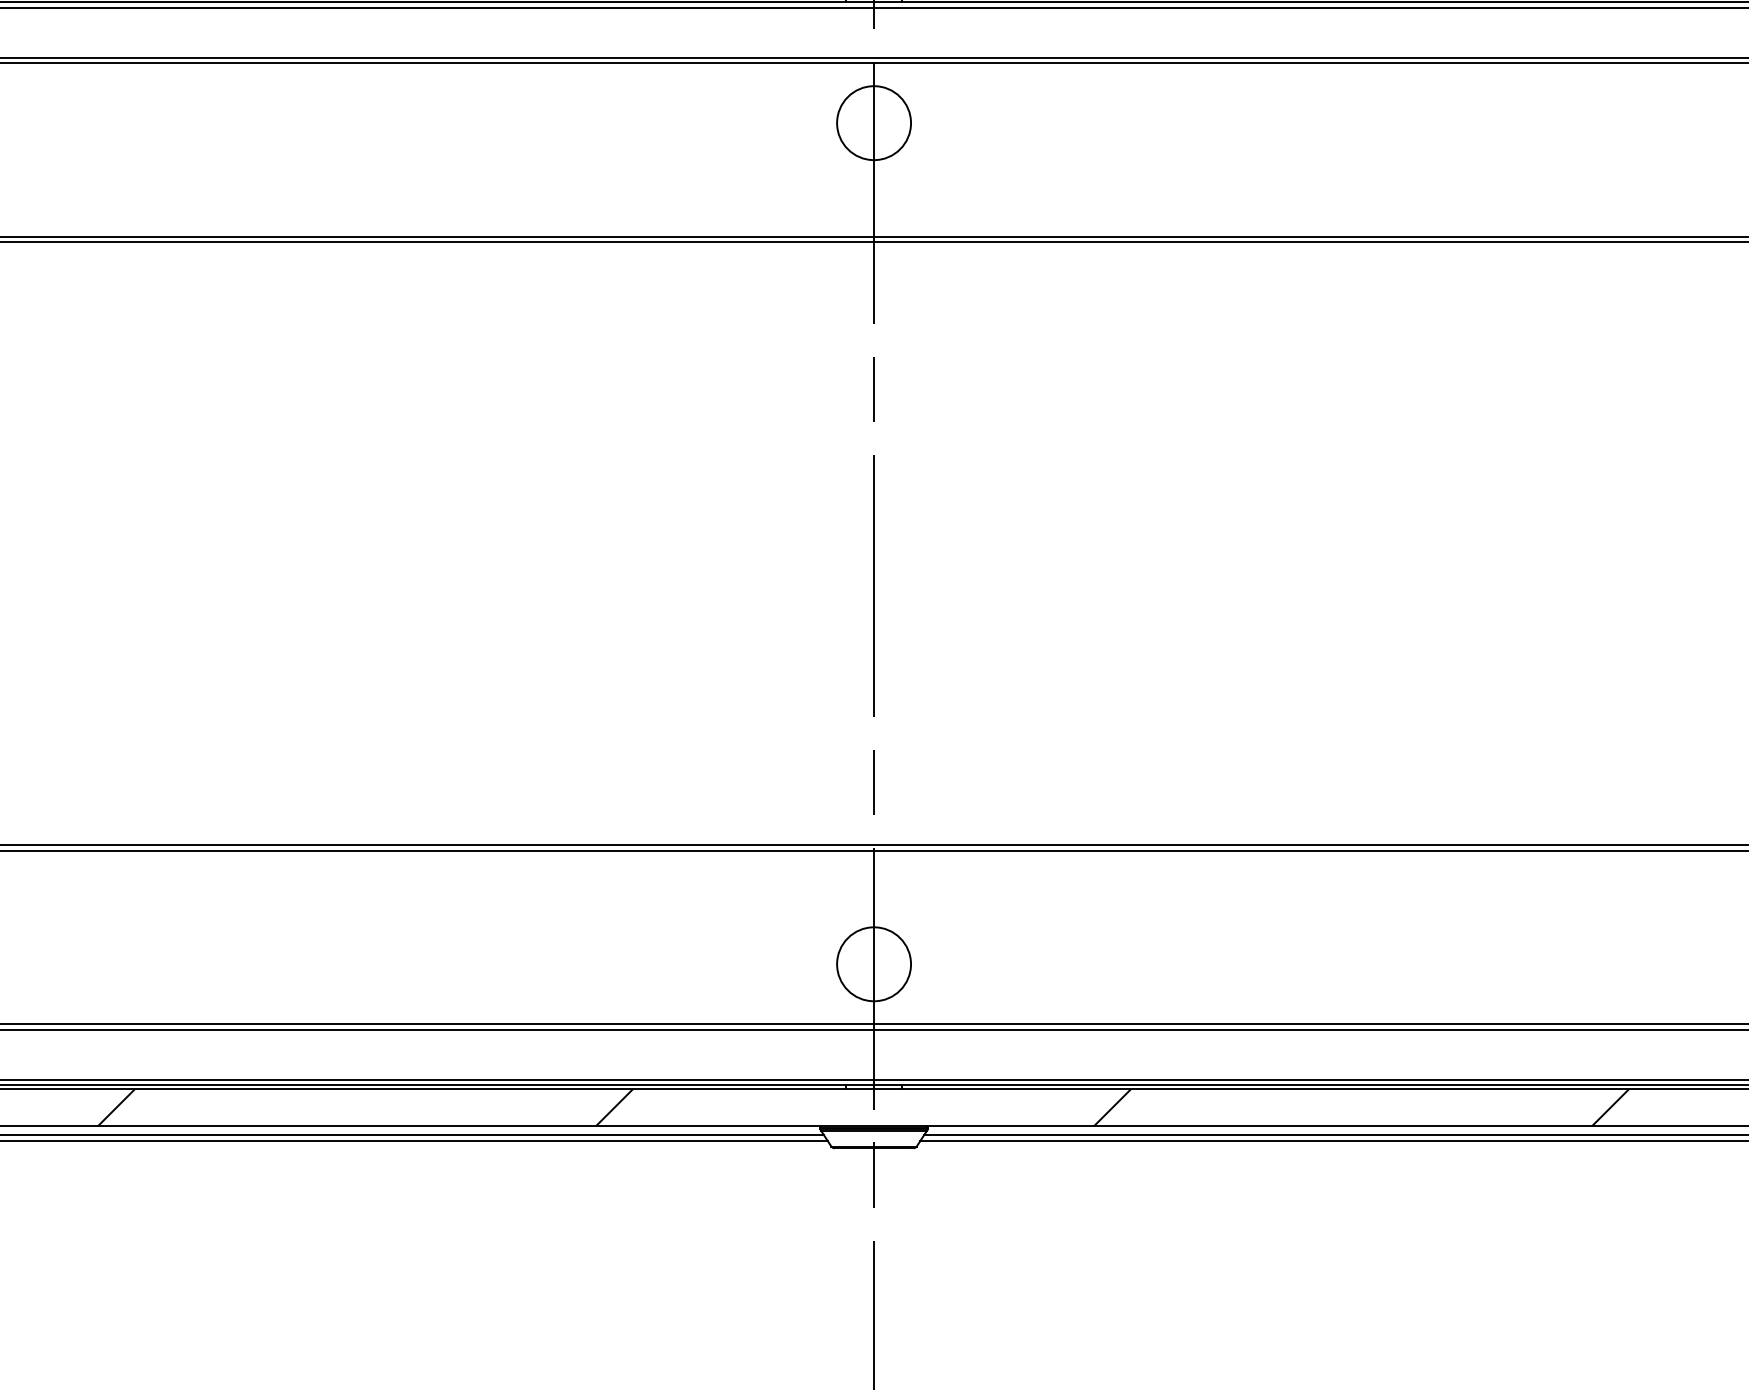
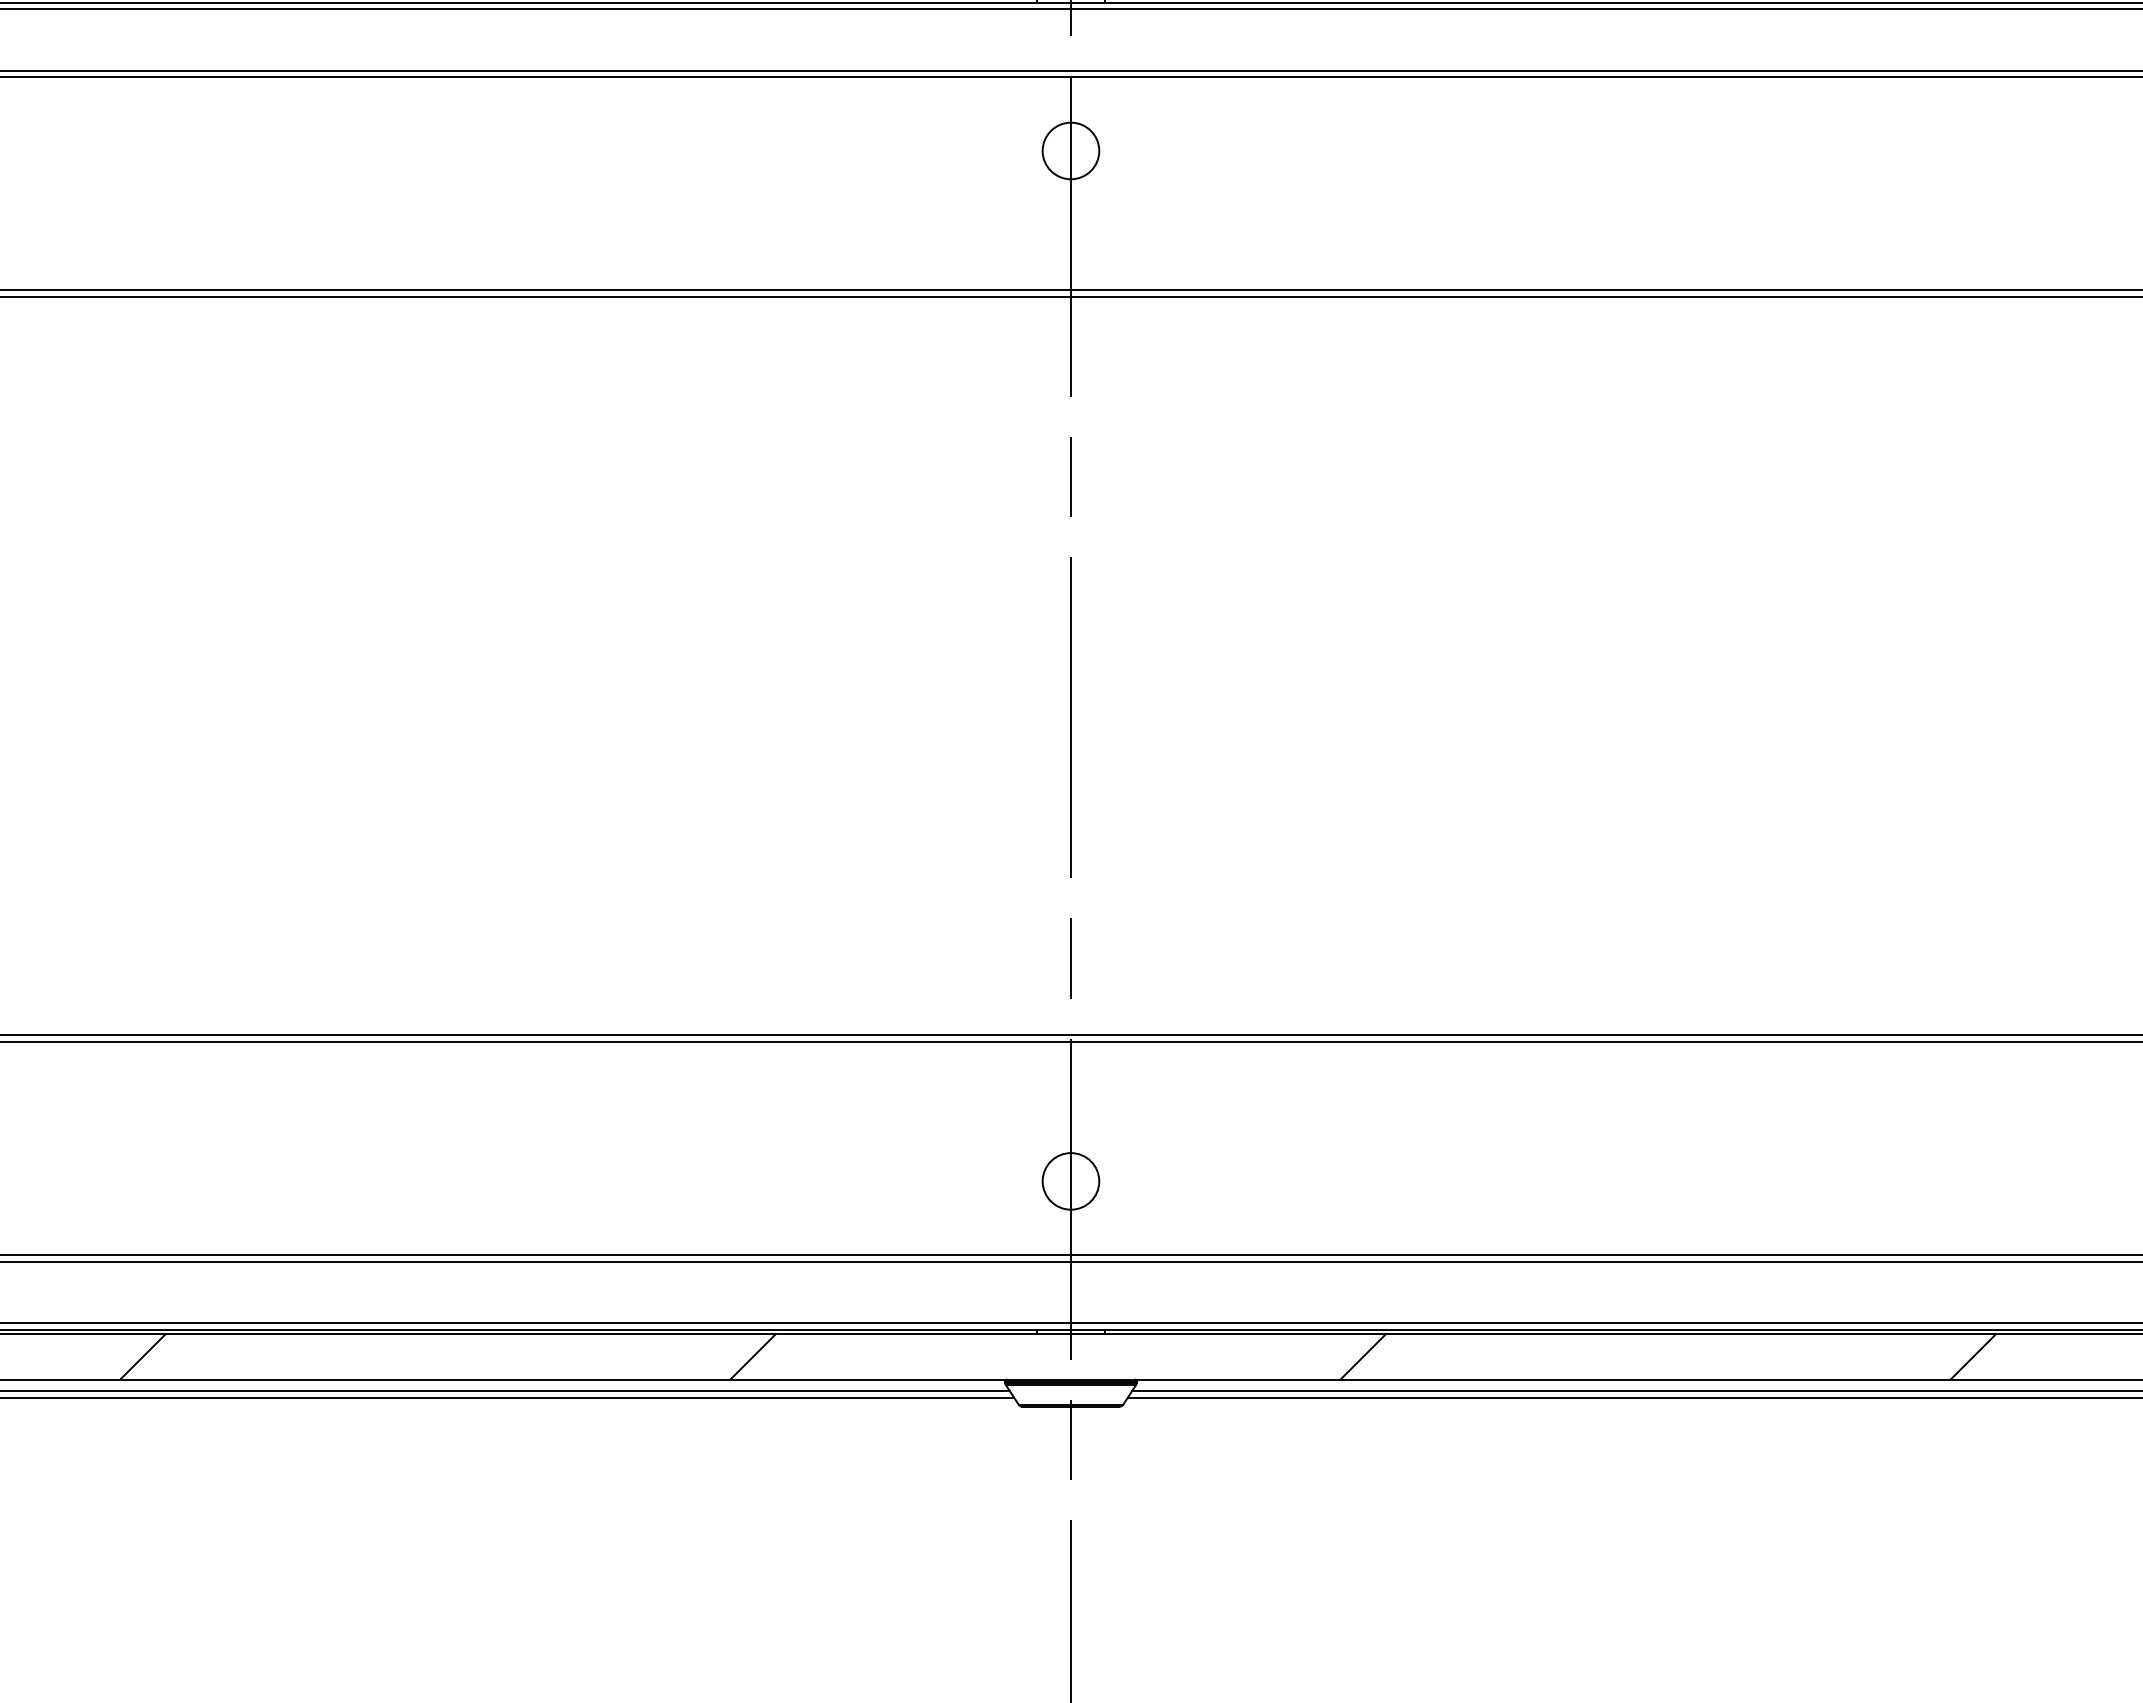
circle: (873, 122) -> (1070, 150), size x0.62
circle: (873, 964) -> (1070, 1181), size x0.62

